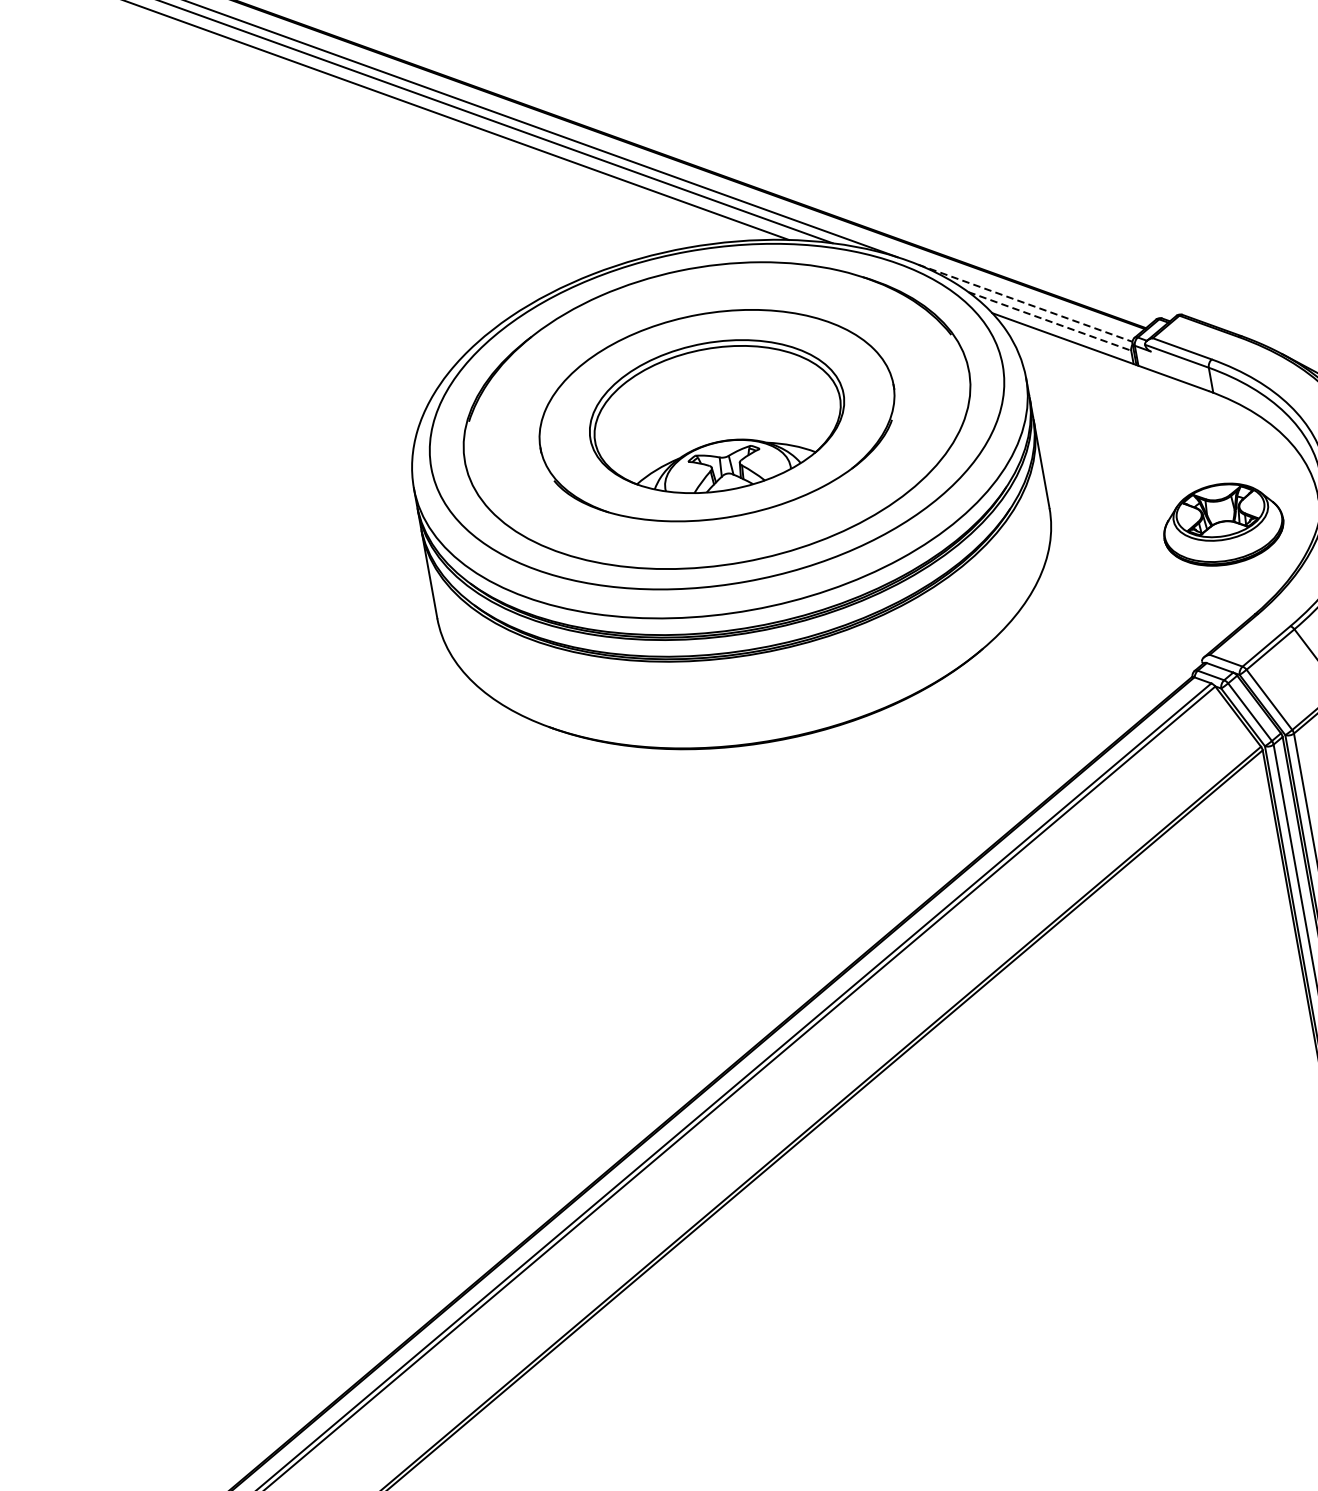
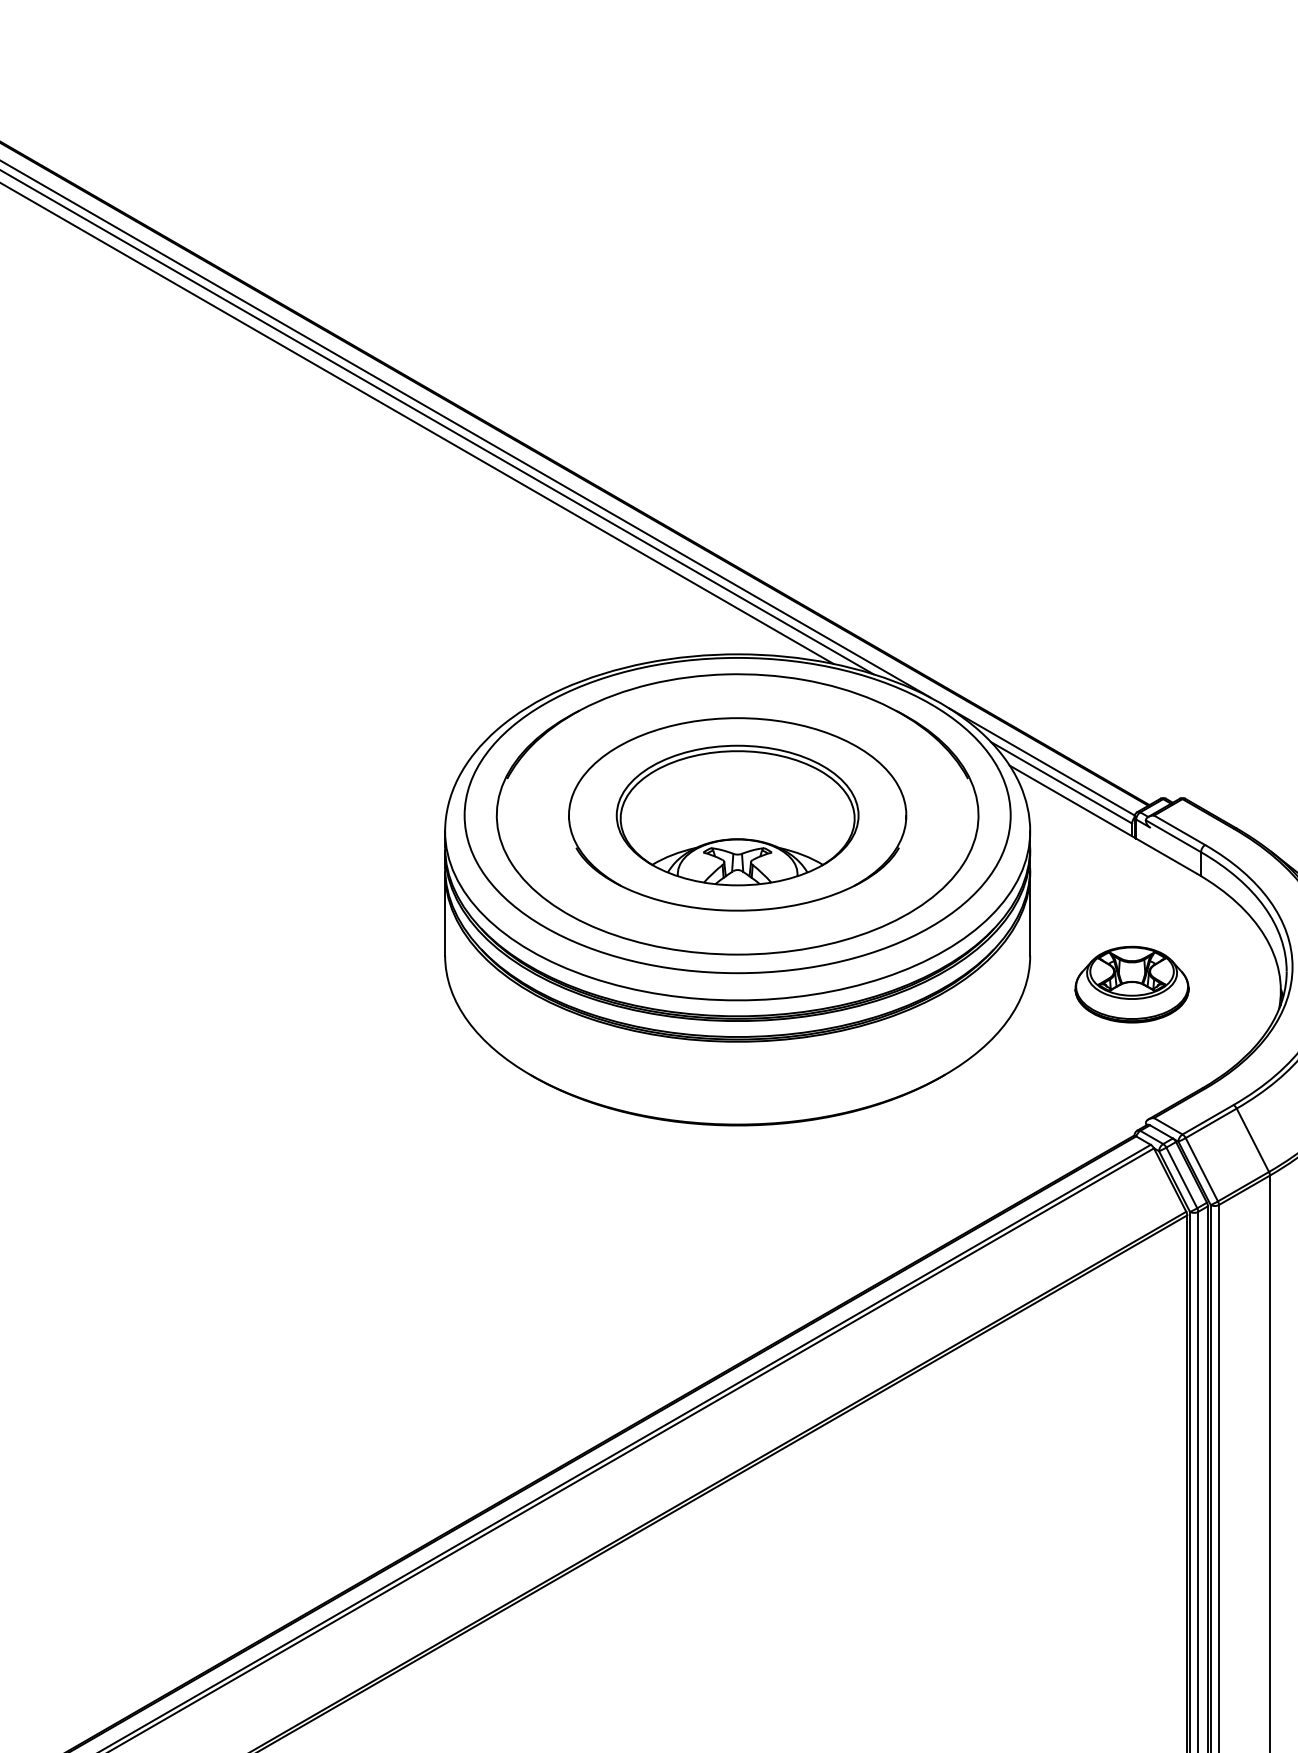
line: (1026, 303) -> (1042, 762), dashed -> solid
line: (1050, 321) -> (1062, 783), dashed -> solid
part: (1222, 524) -> (1131, 984), moved

